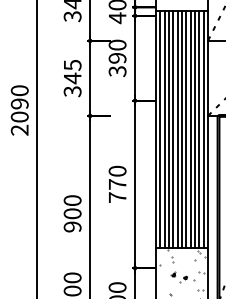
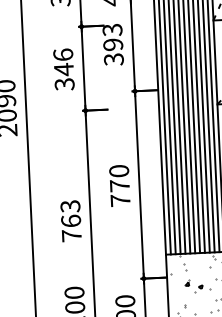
text: (117, 44) -> (112, 29), 390 -> 393
text: (72, 64) -> (63, 54), 345 -> 346
text: (72, 213) -> (70, 220), 900 -> 763

